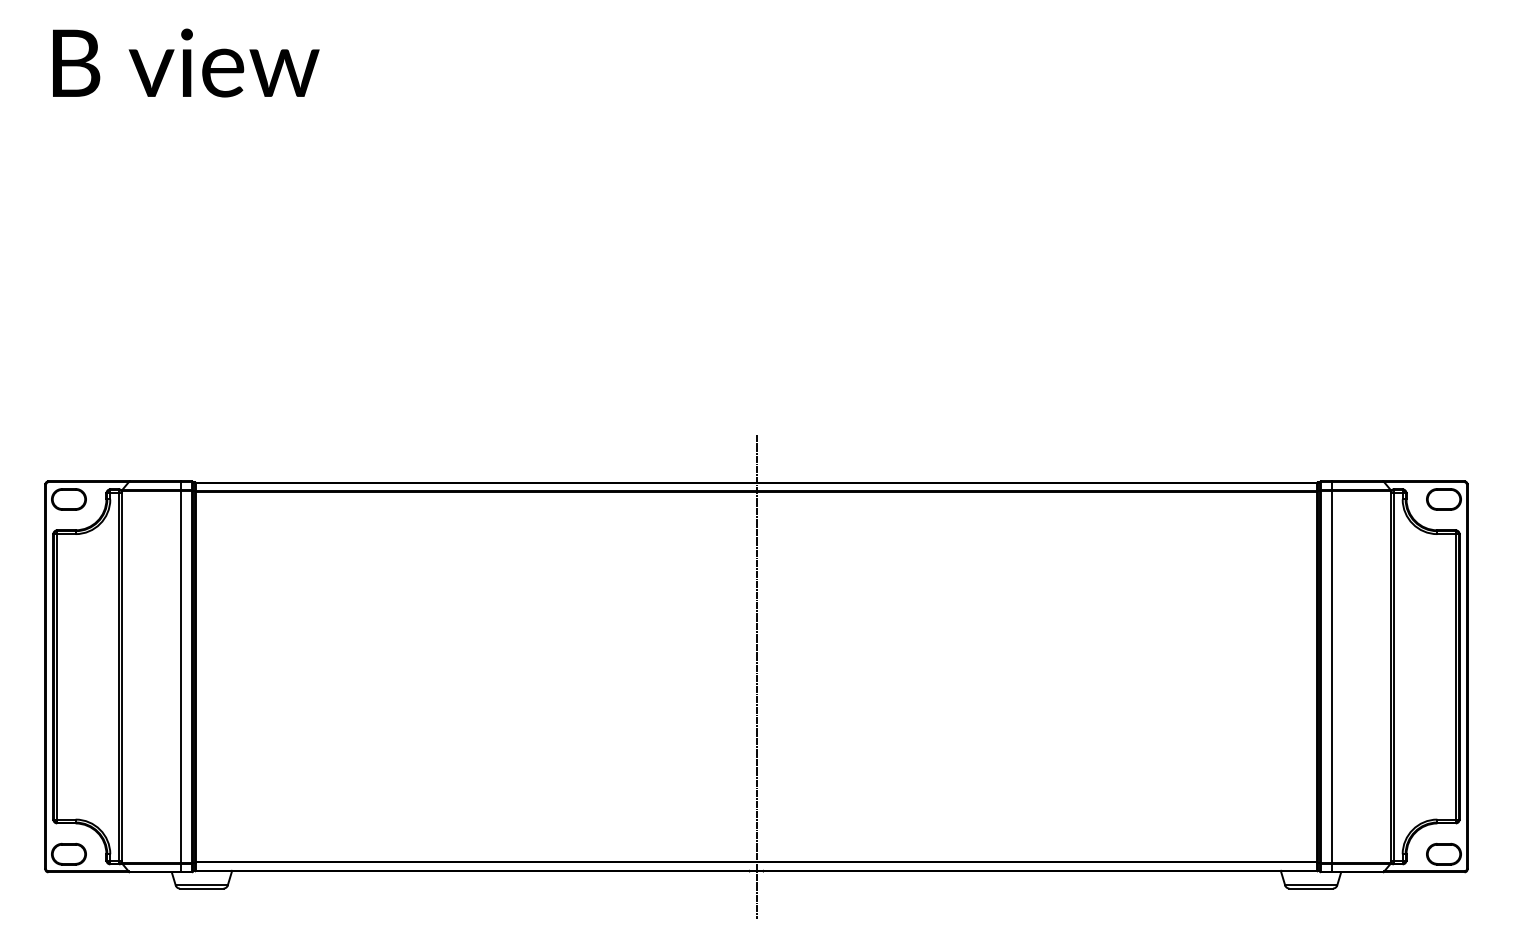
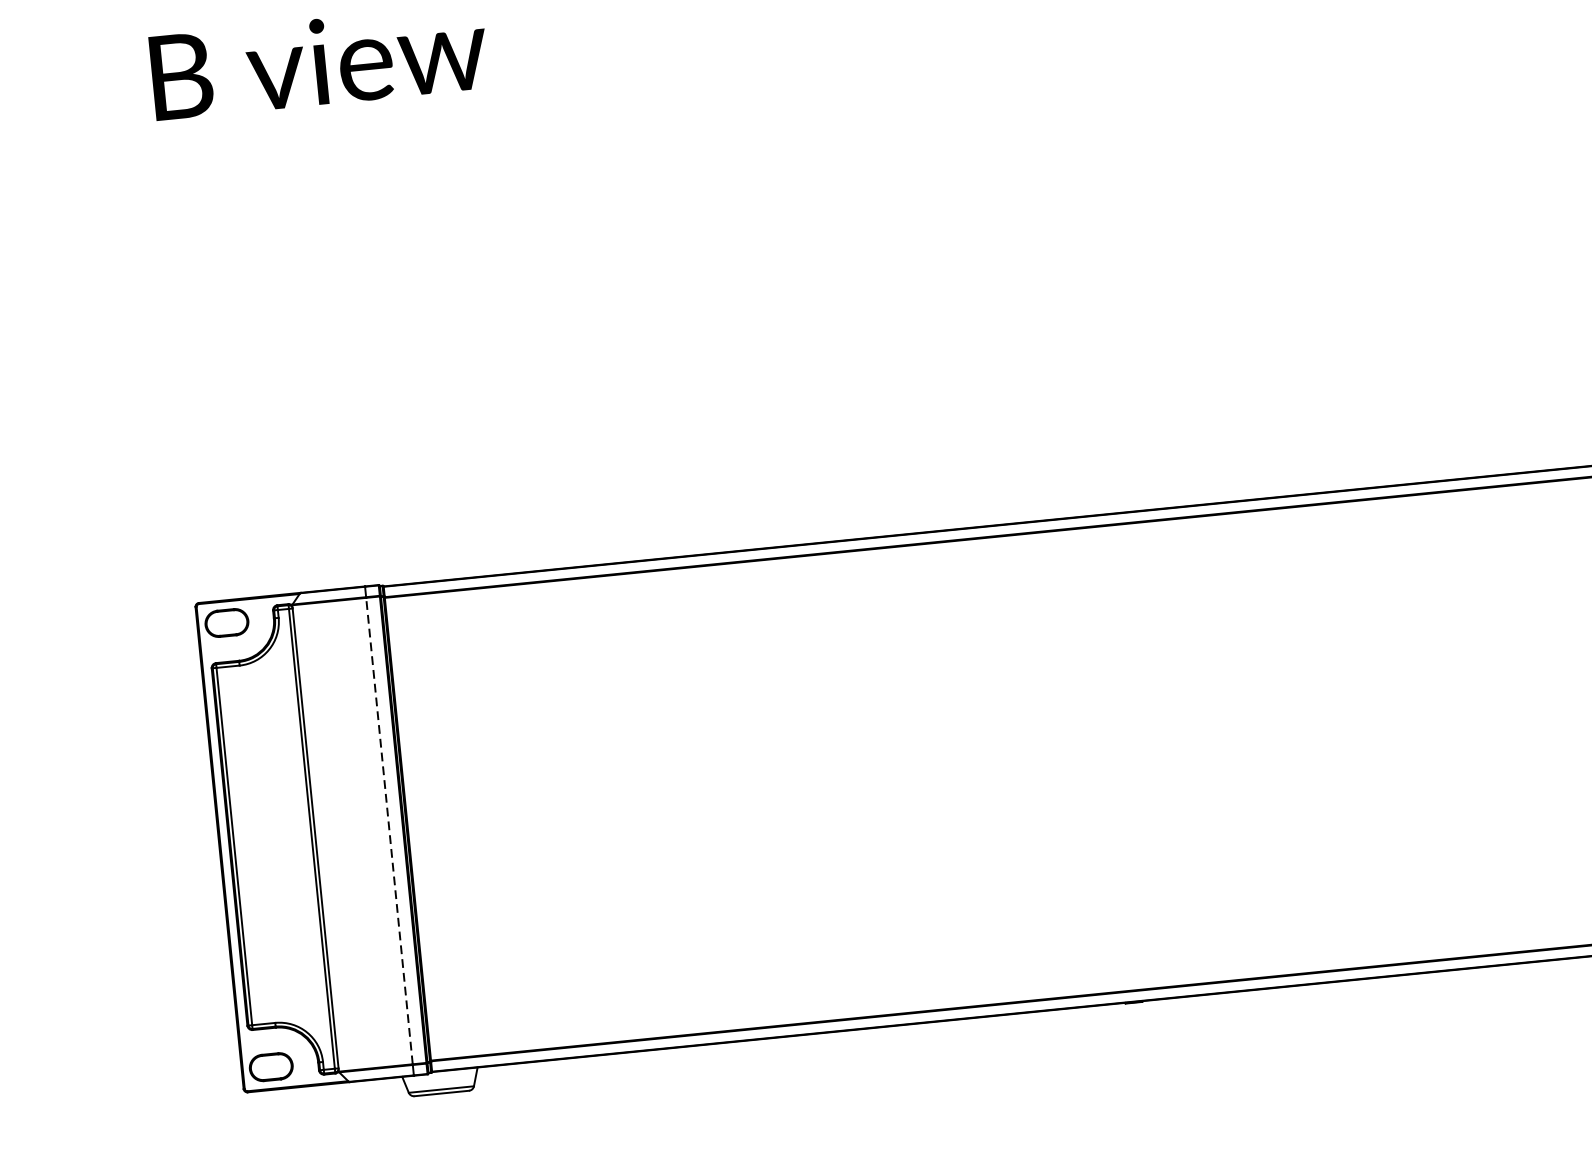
line: (181, 676) -> (389, 830), solid -> dashed
line: (756, 676) -> (1109, 758), removed

